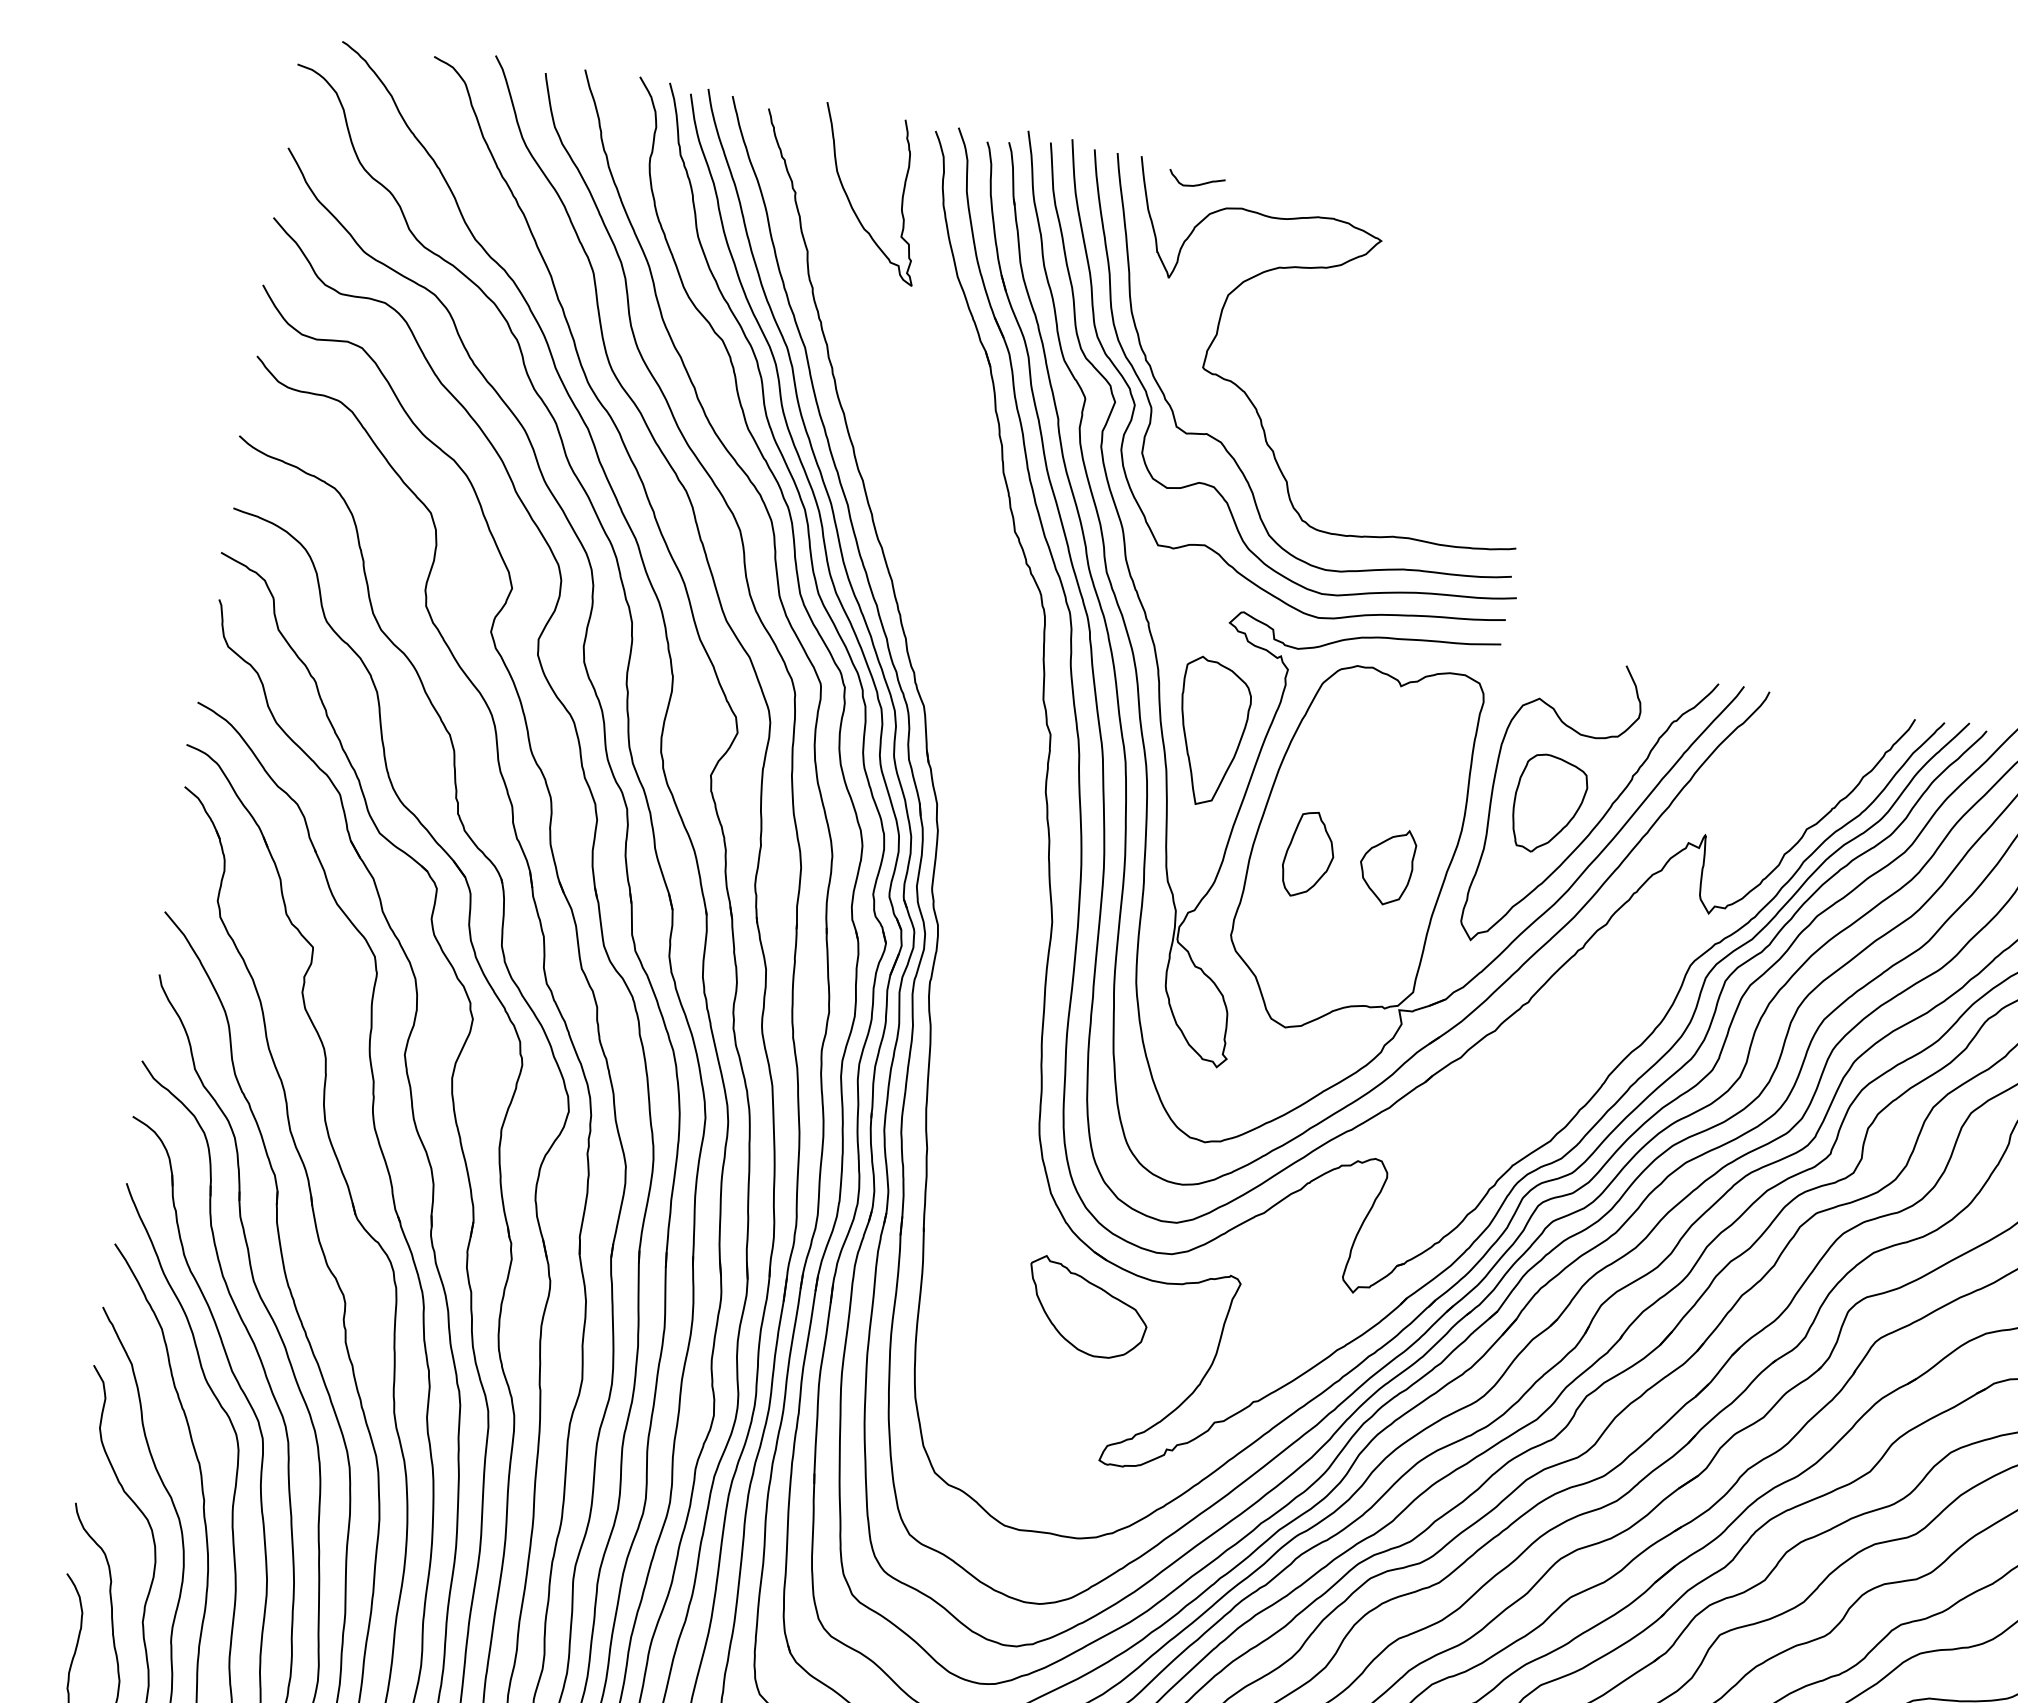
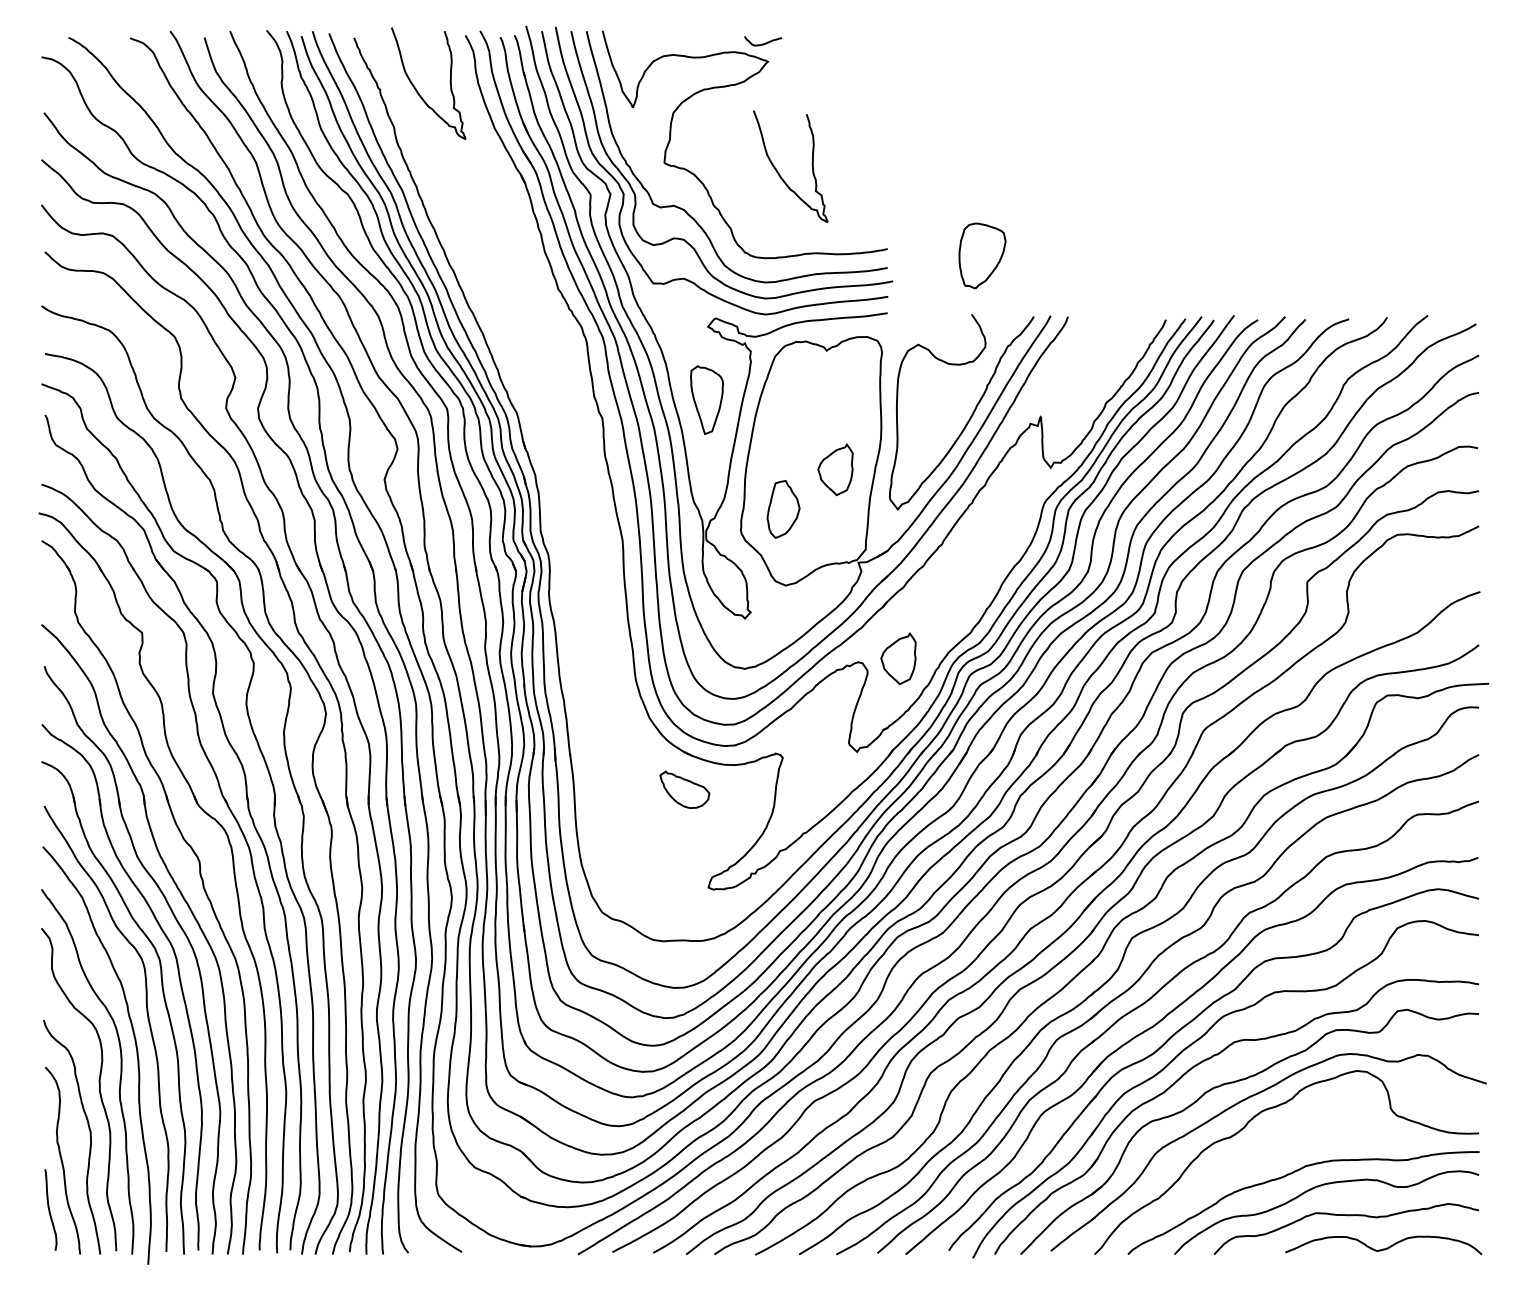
curve: (1196, 184) -> (763, 43), moved
curve: (1373, 412) -> (780, 174), added
part: (1210, 731) -> (706, 399), size x0.7
part: (1549, 803) -> (982, 255), moved
part: (1308, 855) -> (783, 509), moved
part: (1436, 1162) -> (898, 658), added
part: (1086, 1308) -> (684, 789), size x0.6

